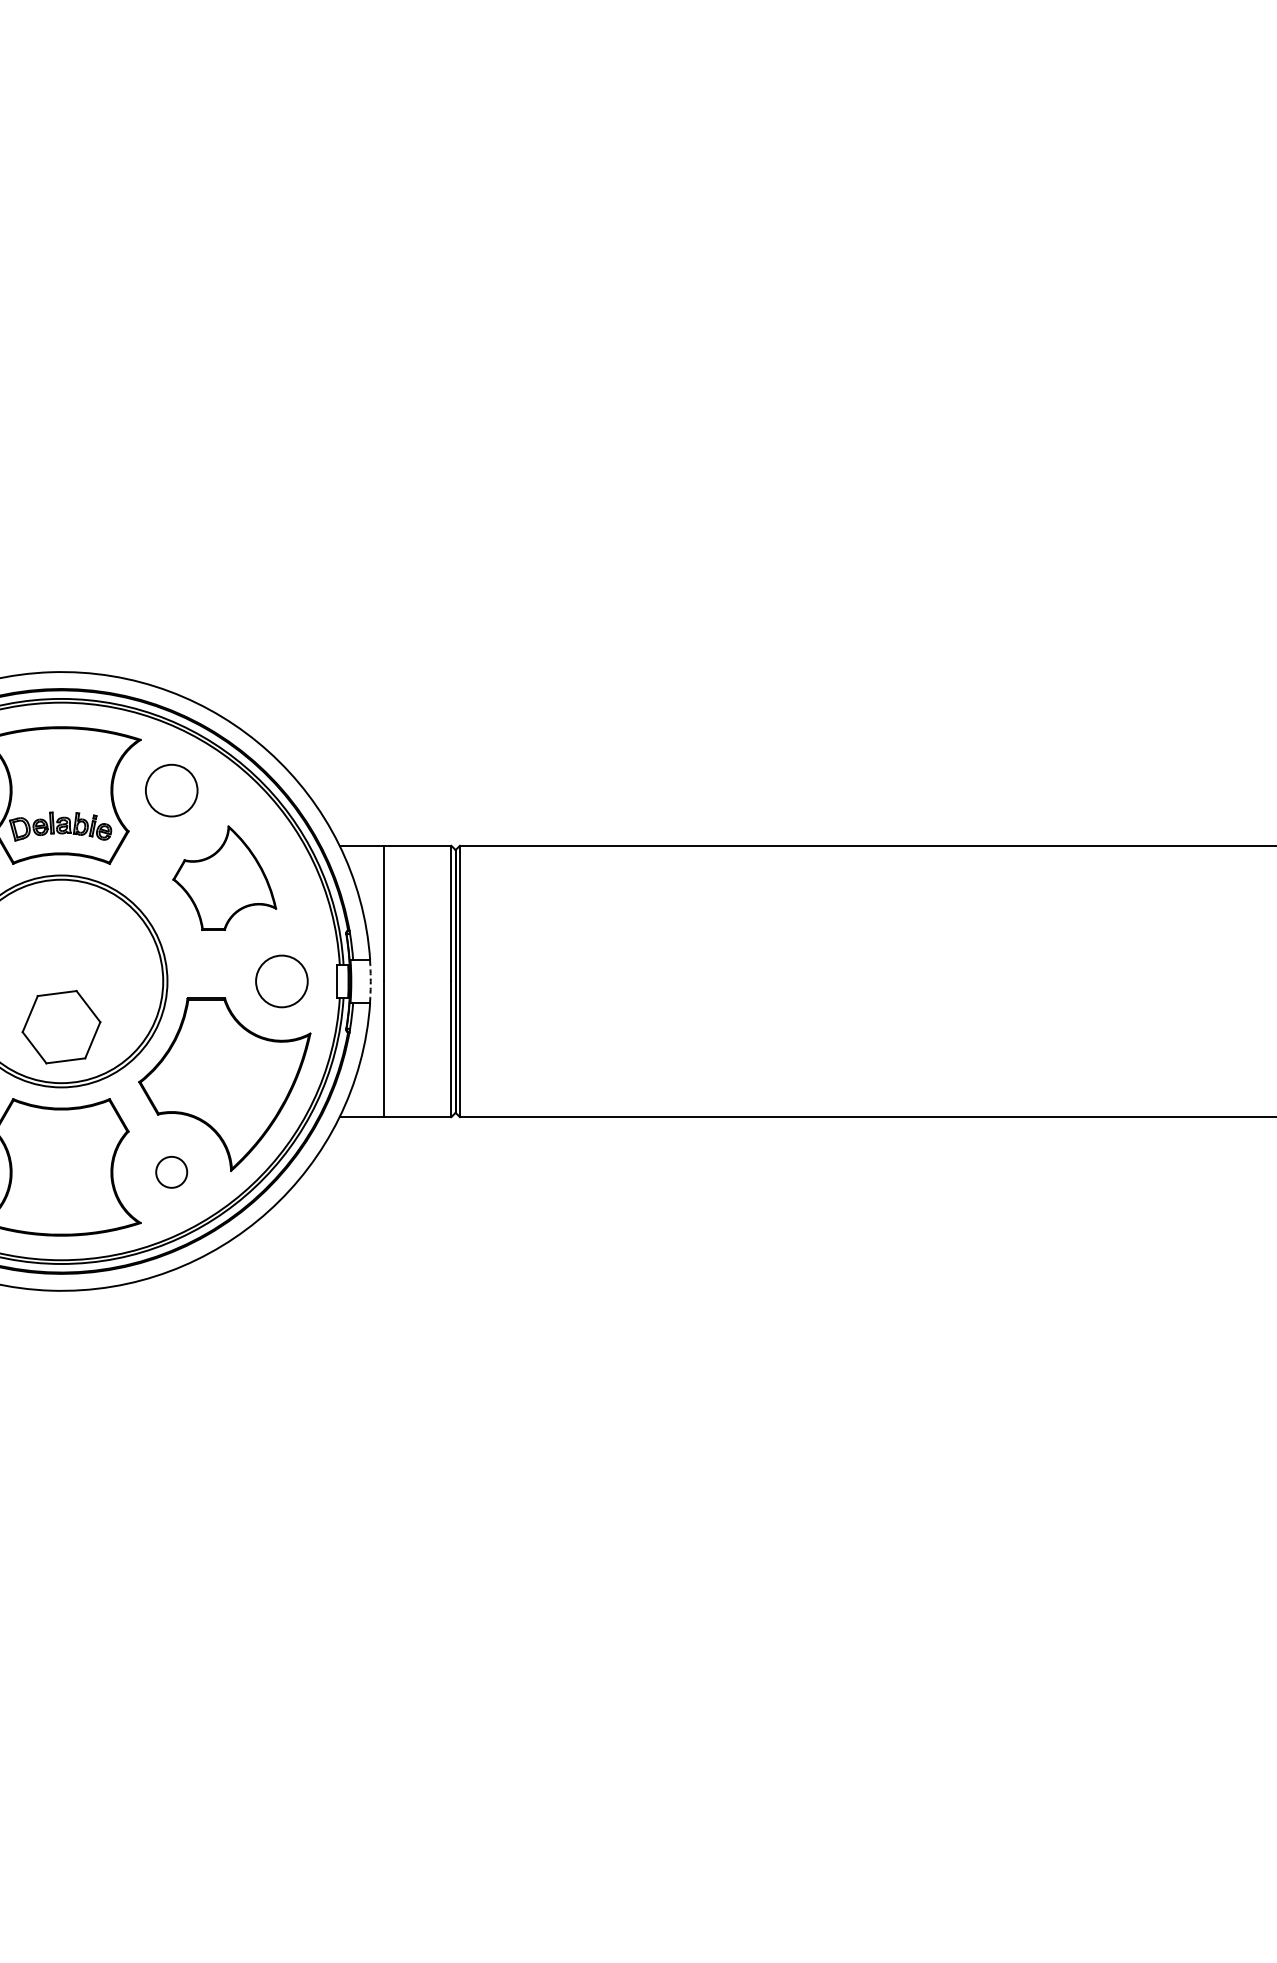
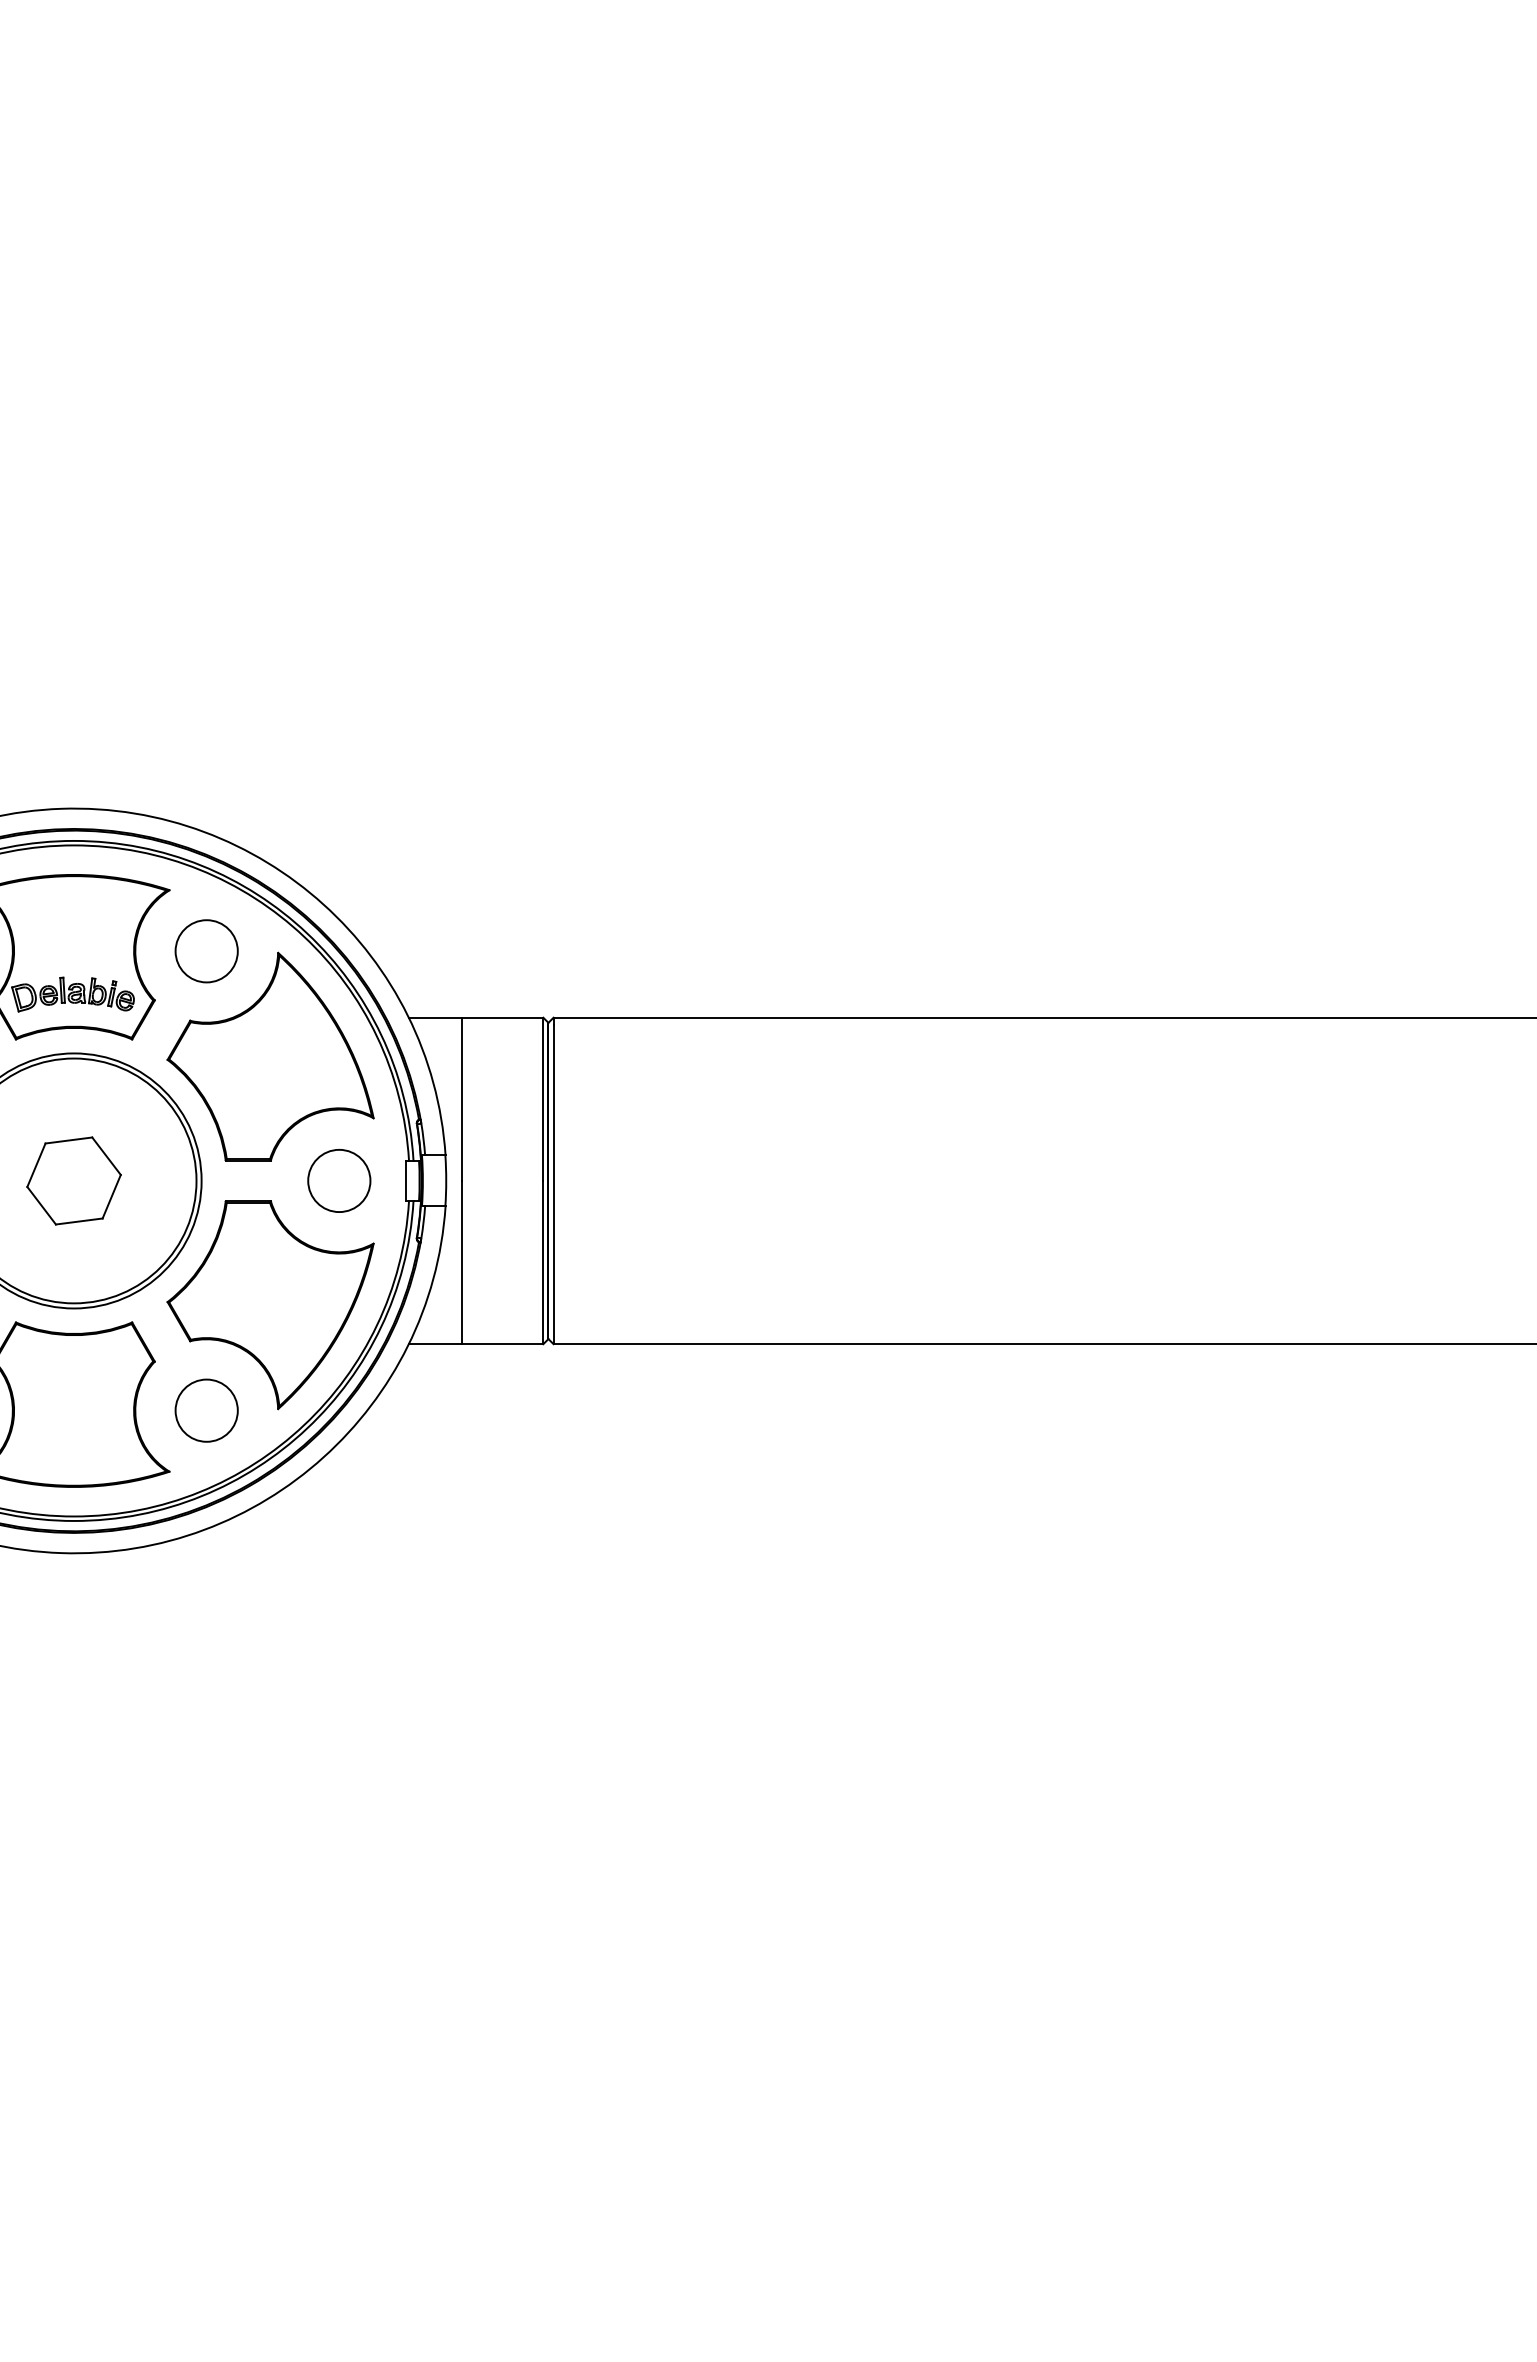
part: (224, 878) -> (270, 1056), size x1.67
arc: (370, 981) -> (446, 1180), dashed -> solid
part: (61, 1026) -> (73, 1180), moved
circle: (171, 1172) -> (206, 1410), size x1.67

